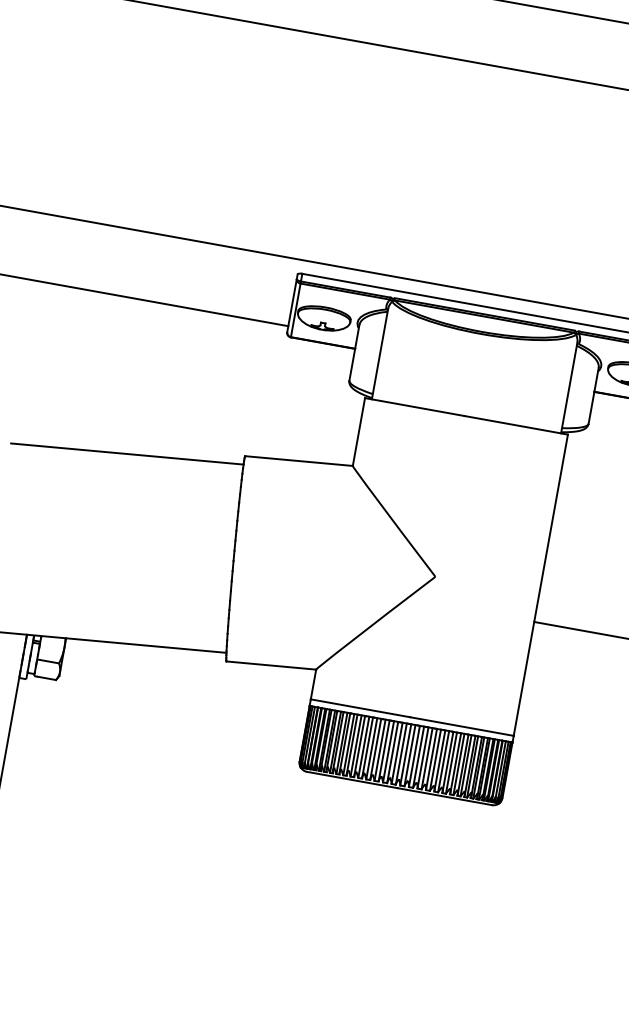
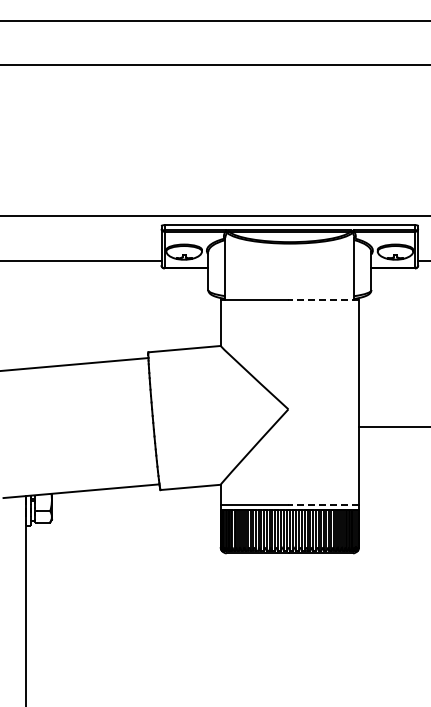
line: (515, 424) -> (323, 299), solid -> dashed
line: (461, 727) -> (323, 505), solid -> dashed

